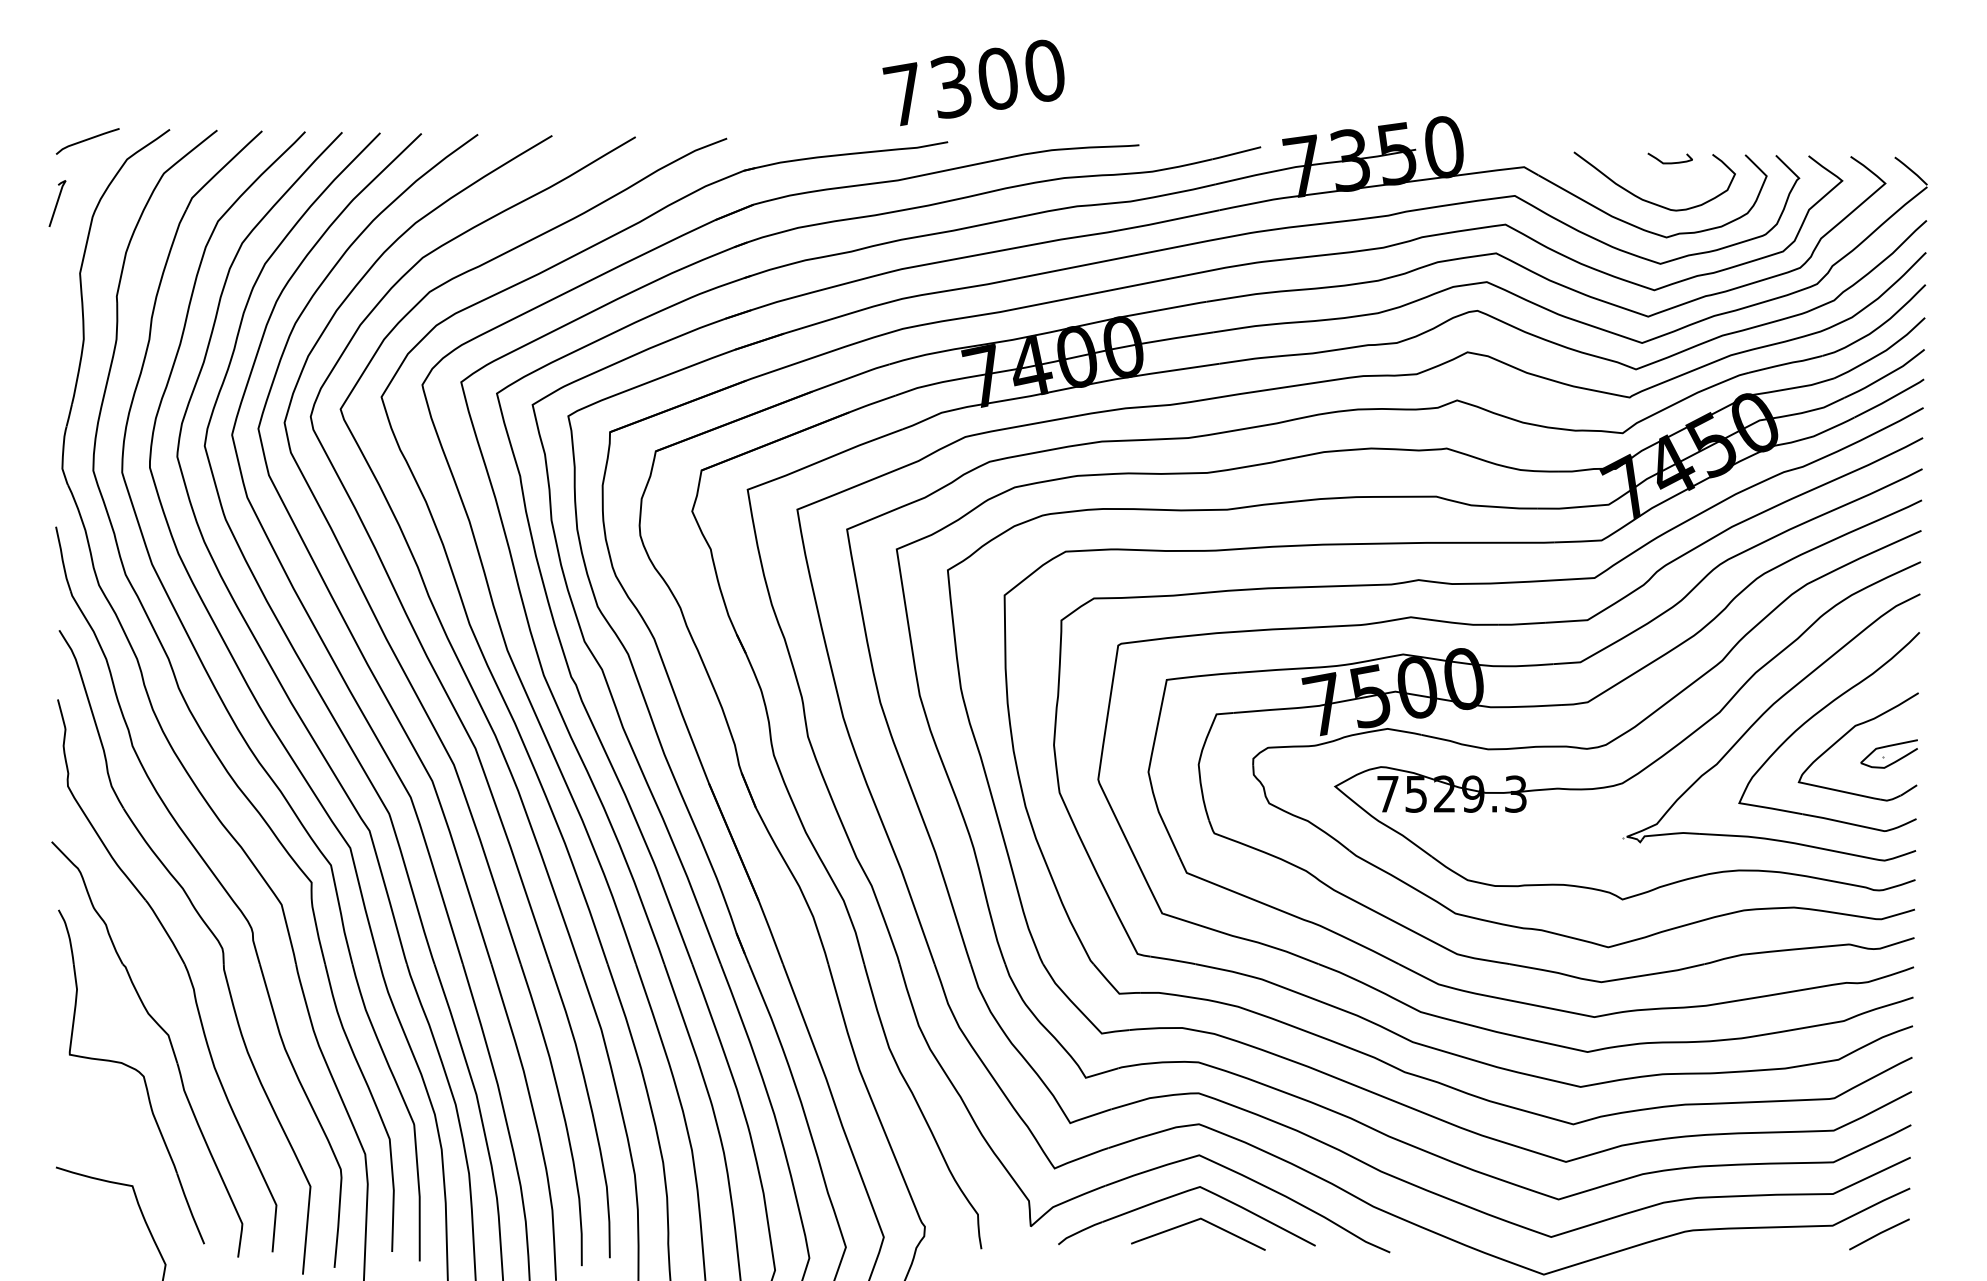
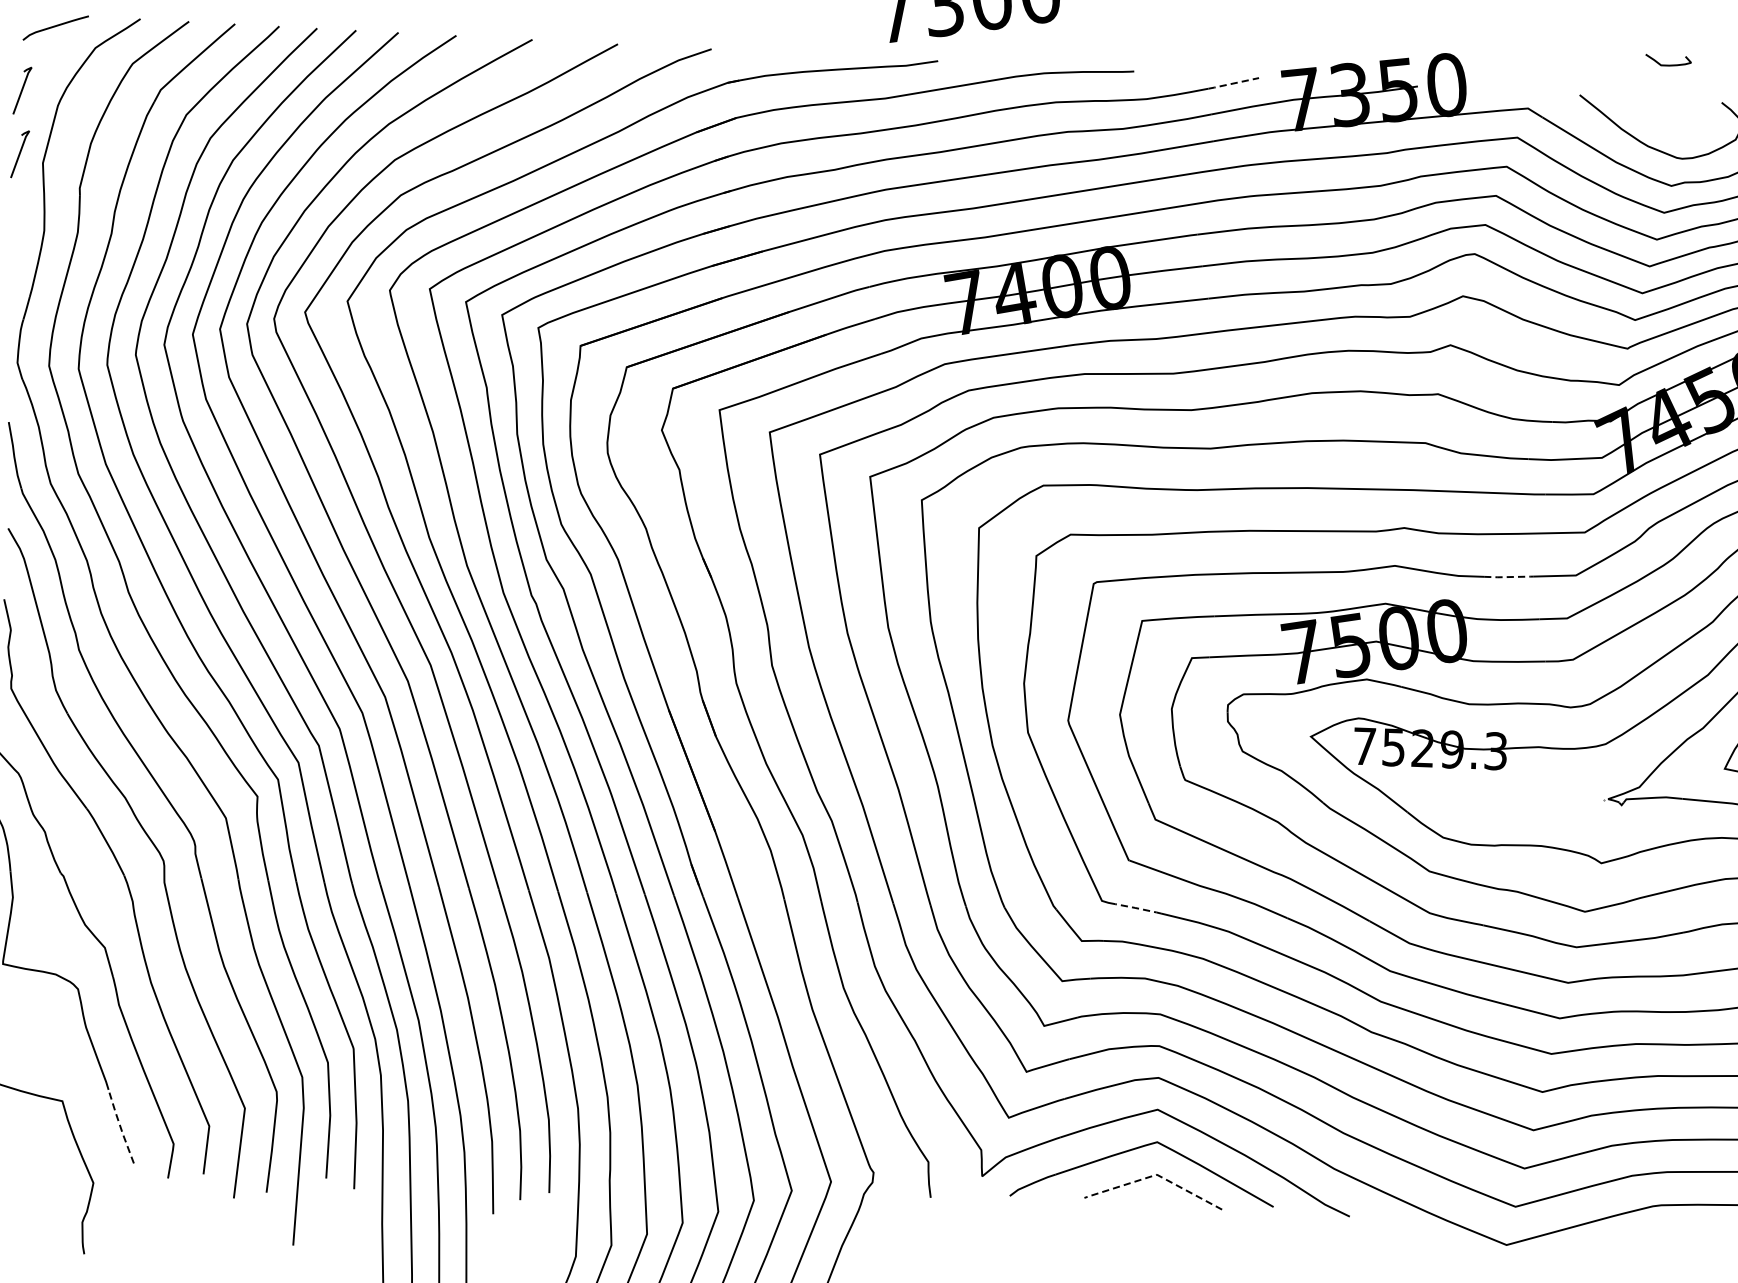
line: (1236, 153) -> (1233, 83), solid -> dashed
curve: (1669, 162) -> (1667, 64), moved
curve: (57, 265) -> (20, 154), added
line: (1522, 624) -> (1509, 577), solid -> dashed
line: (1172, 960) -> (1137, 908), solid -> dashed
line: (189, 1208) -> (120, 1126), solid -> dashed
line: (1199, 1218) -> (1155, 1174), solid -> dashed

